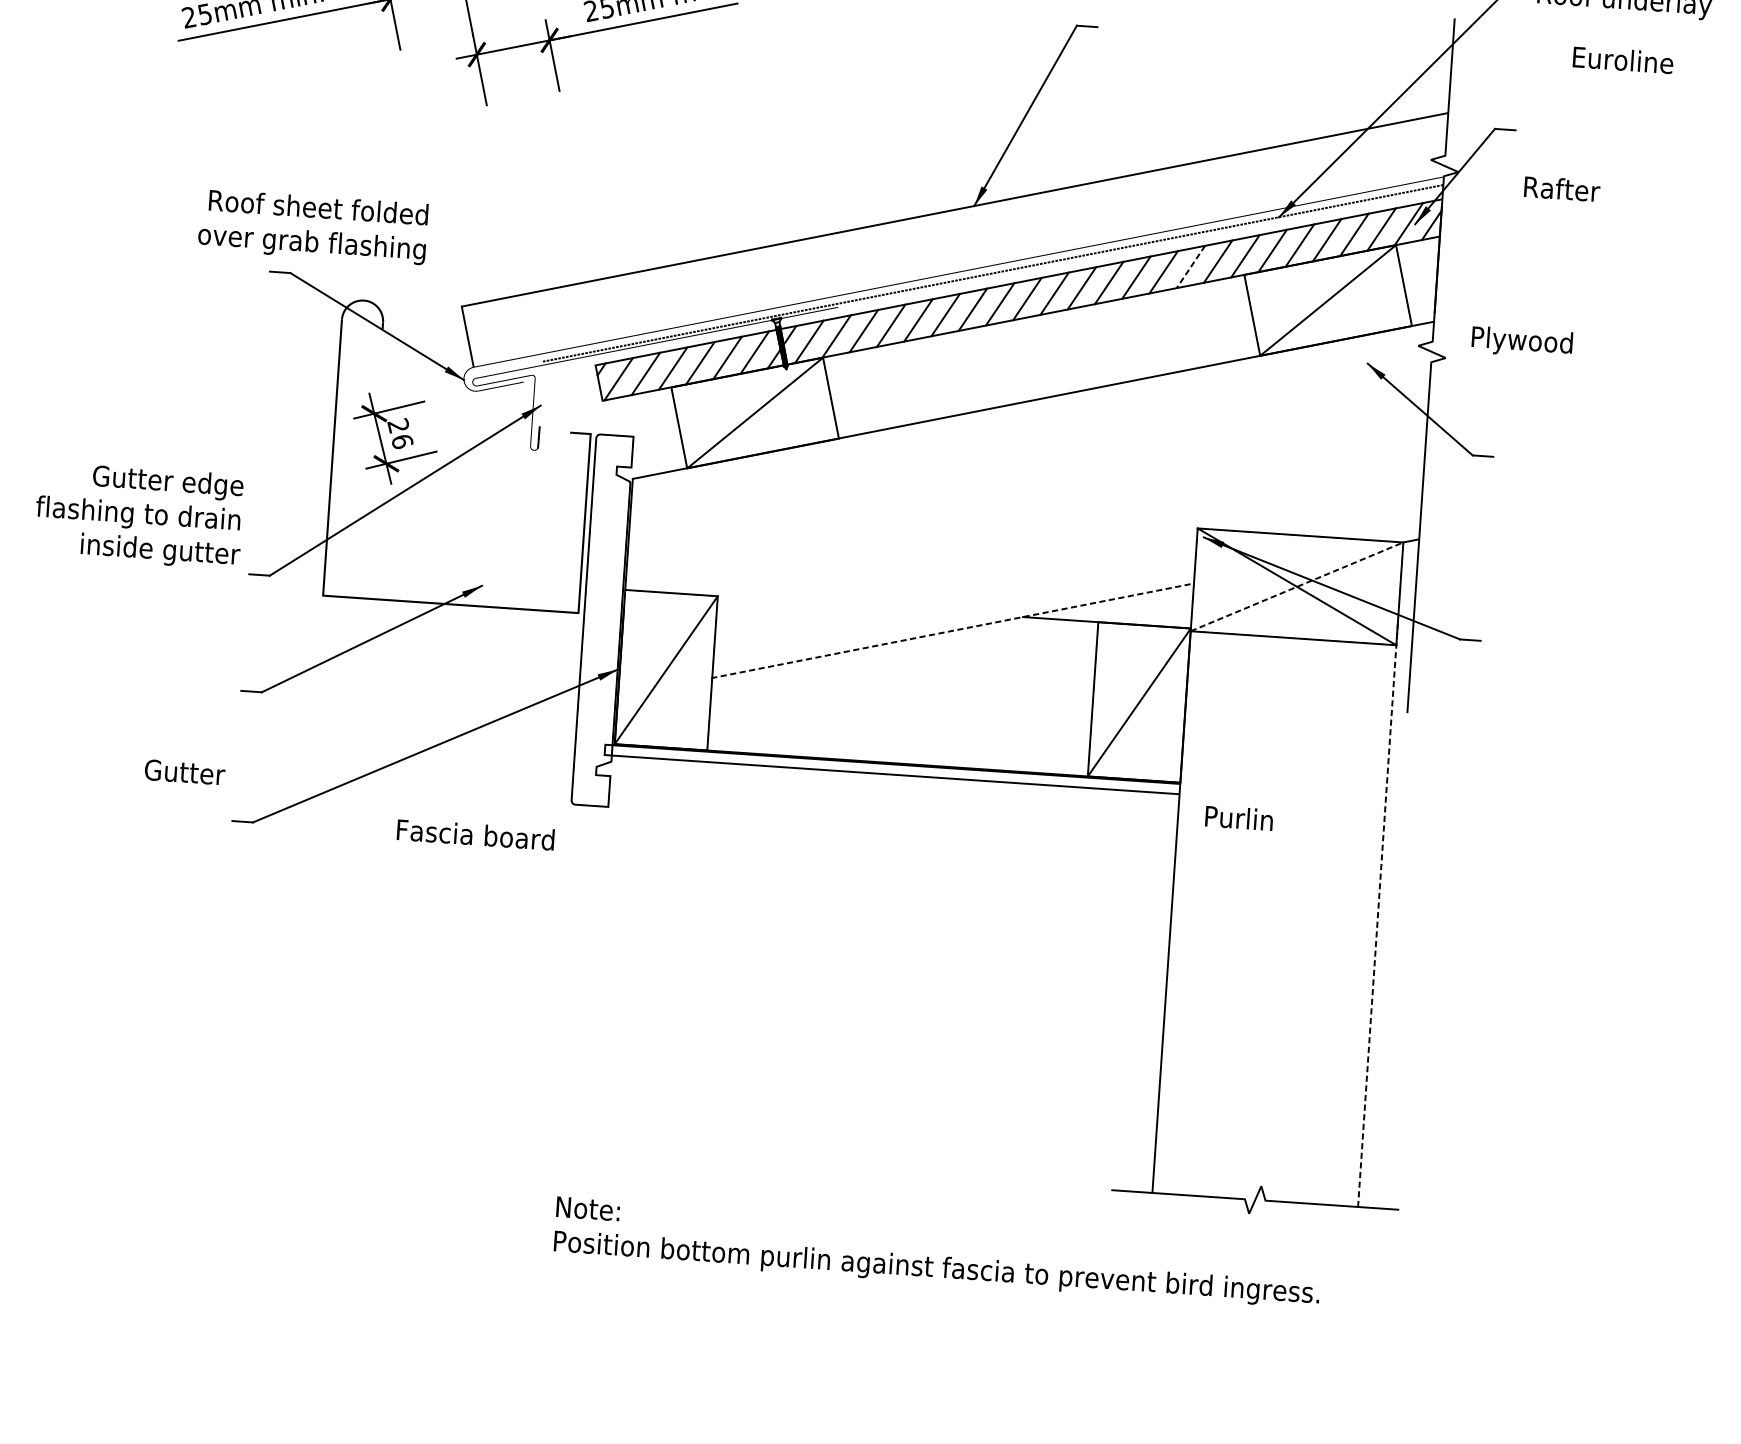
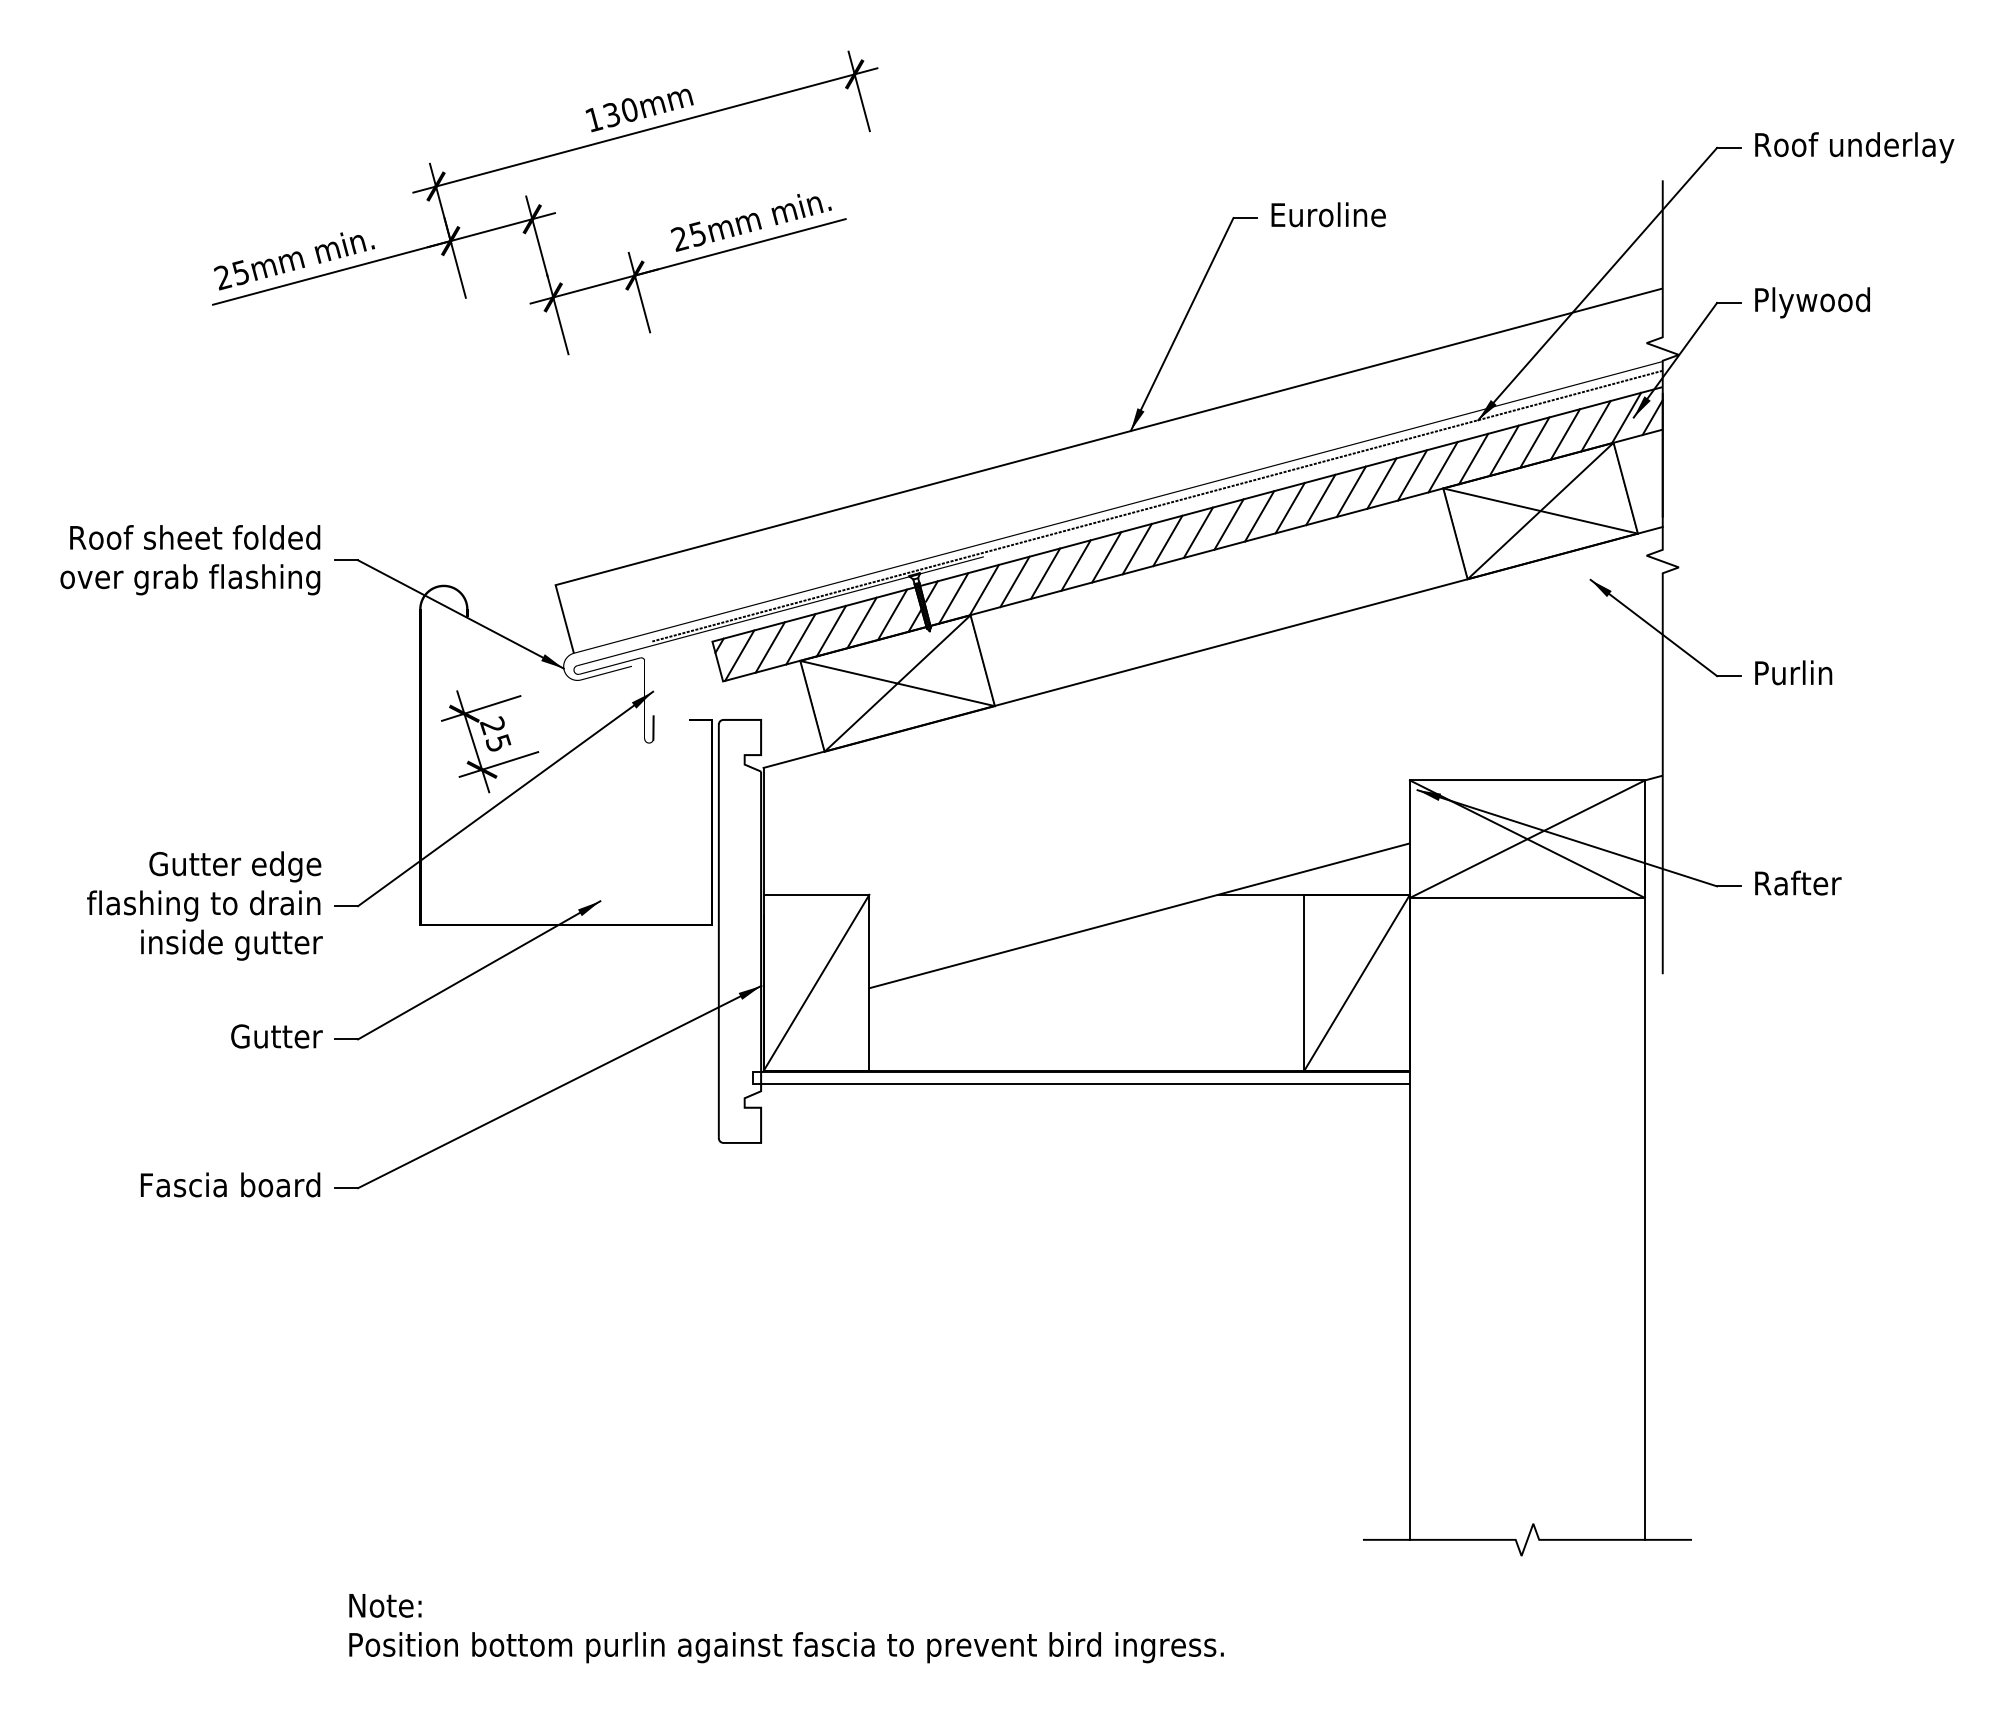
text: (1623, 59) -> (1328, 214), moved
text: (1562, 188) -> (1798, 882), moved
text: (313, 227) -> (190, 560), moved
line: (1190, 267) -> (1381, 484), dashed -> solid
line: (1328, 299) -> (1540, 510), added
text: (1522, 342) -> (1812, 302), moved
line: (755, 413) -> (897, 683), added
text: (402, 441) -> (498, 743), 26 -> 25
text: (138, 515) -> (204, 905), moved
line: (1297, 586) -> (1527, 838), dashed -> solid
line: (953, 630) -> (1139, 915), dashed -> solid
text: (184, 772) -> (276, 1036), moved
text: (1239, 817) -> (1793, 672), moved
text: (475, 834) -> (230, 1184), moved
line: (1377, 914) -> (1644, 1205), dashed -> solid
text: (937, 1252) -> (786, 1628), moved

